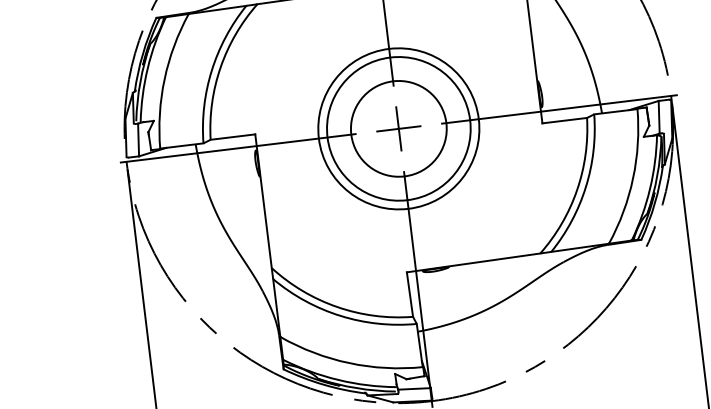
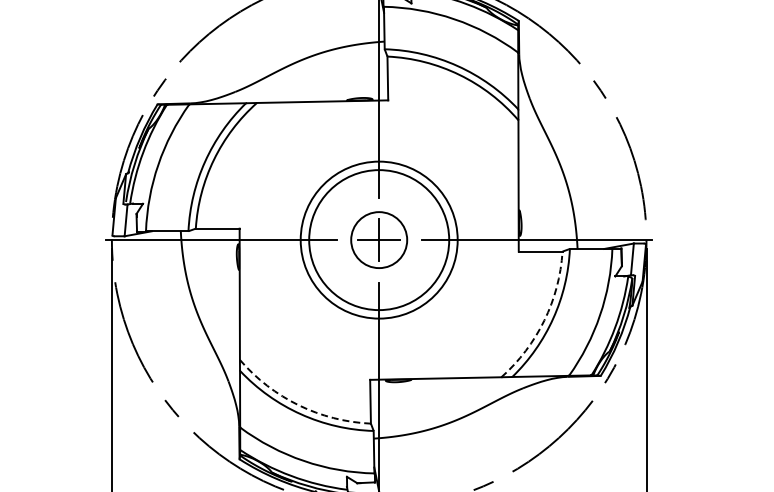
circle: (398, 128) -> (378, 239), size x0.6
arc: (577, 190) -> (544, 320), solid -> dashed
arc: (337, 307) -> (298, 405), solid -> dashed

